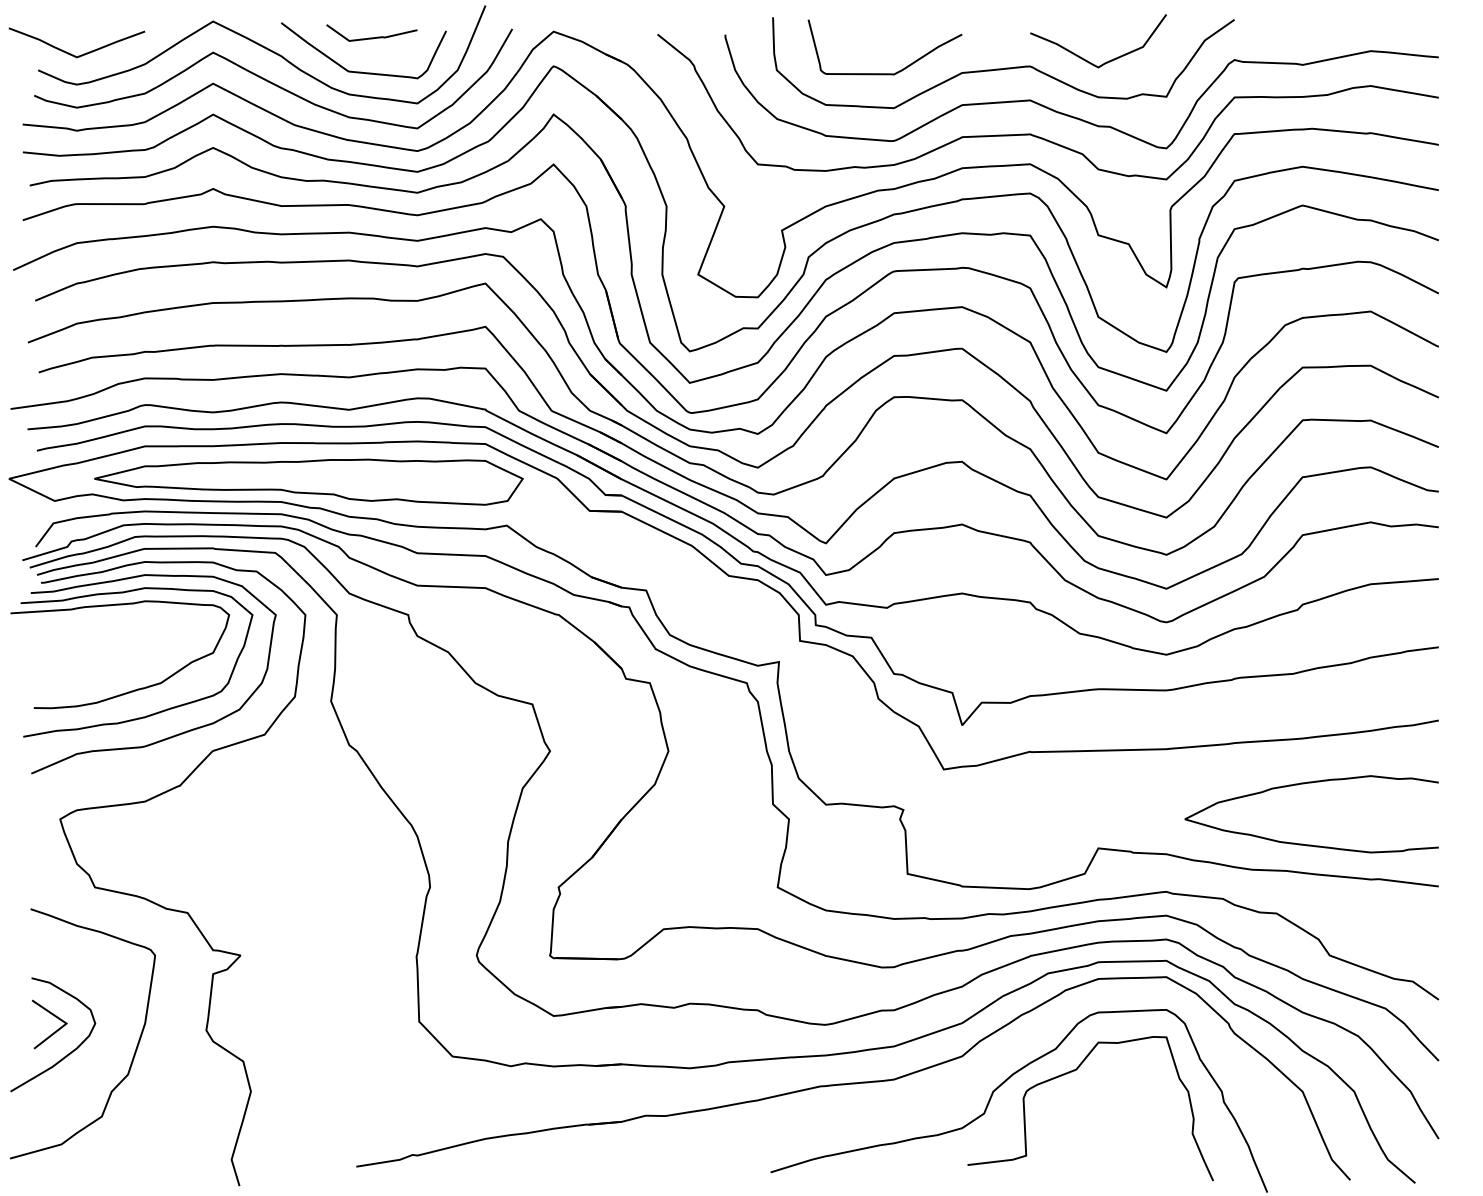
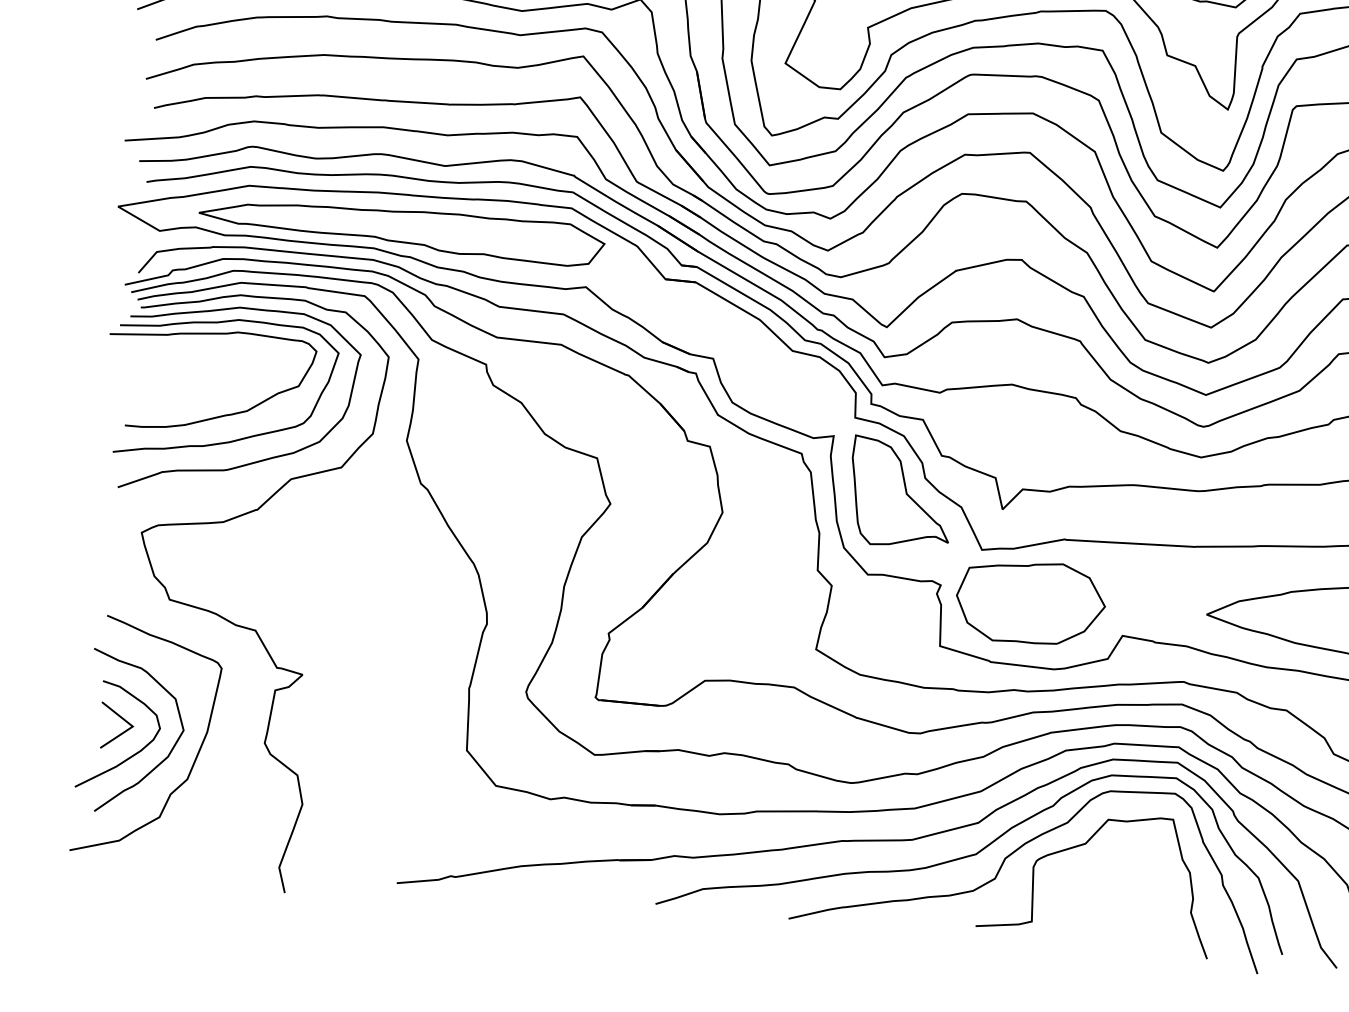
part: (853, 715) -> (900, 492), added
part: (999, 820) -> (1030, 602), added
curve: (98, 1058) -> (160, 761), added
curve: (965, 1085) -> (979, 850), added

